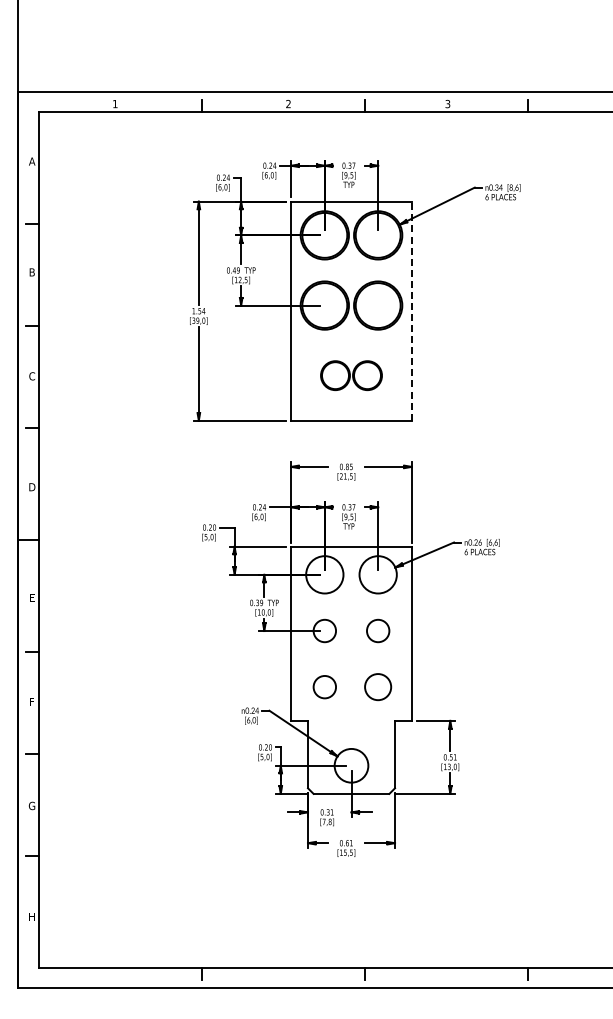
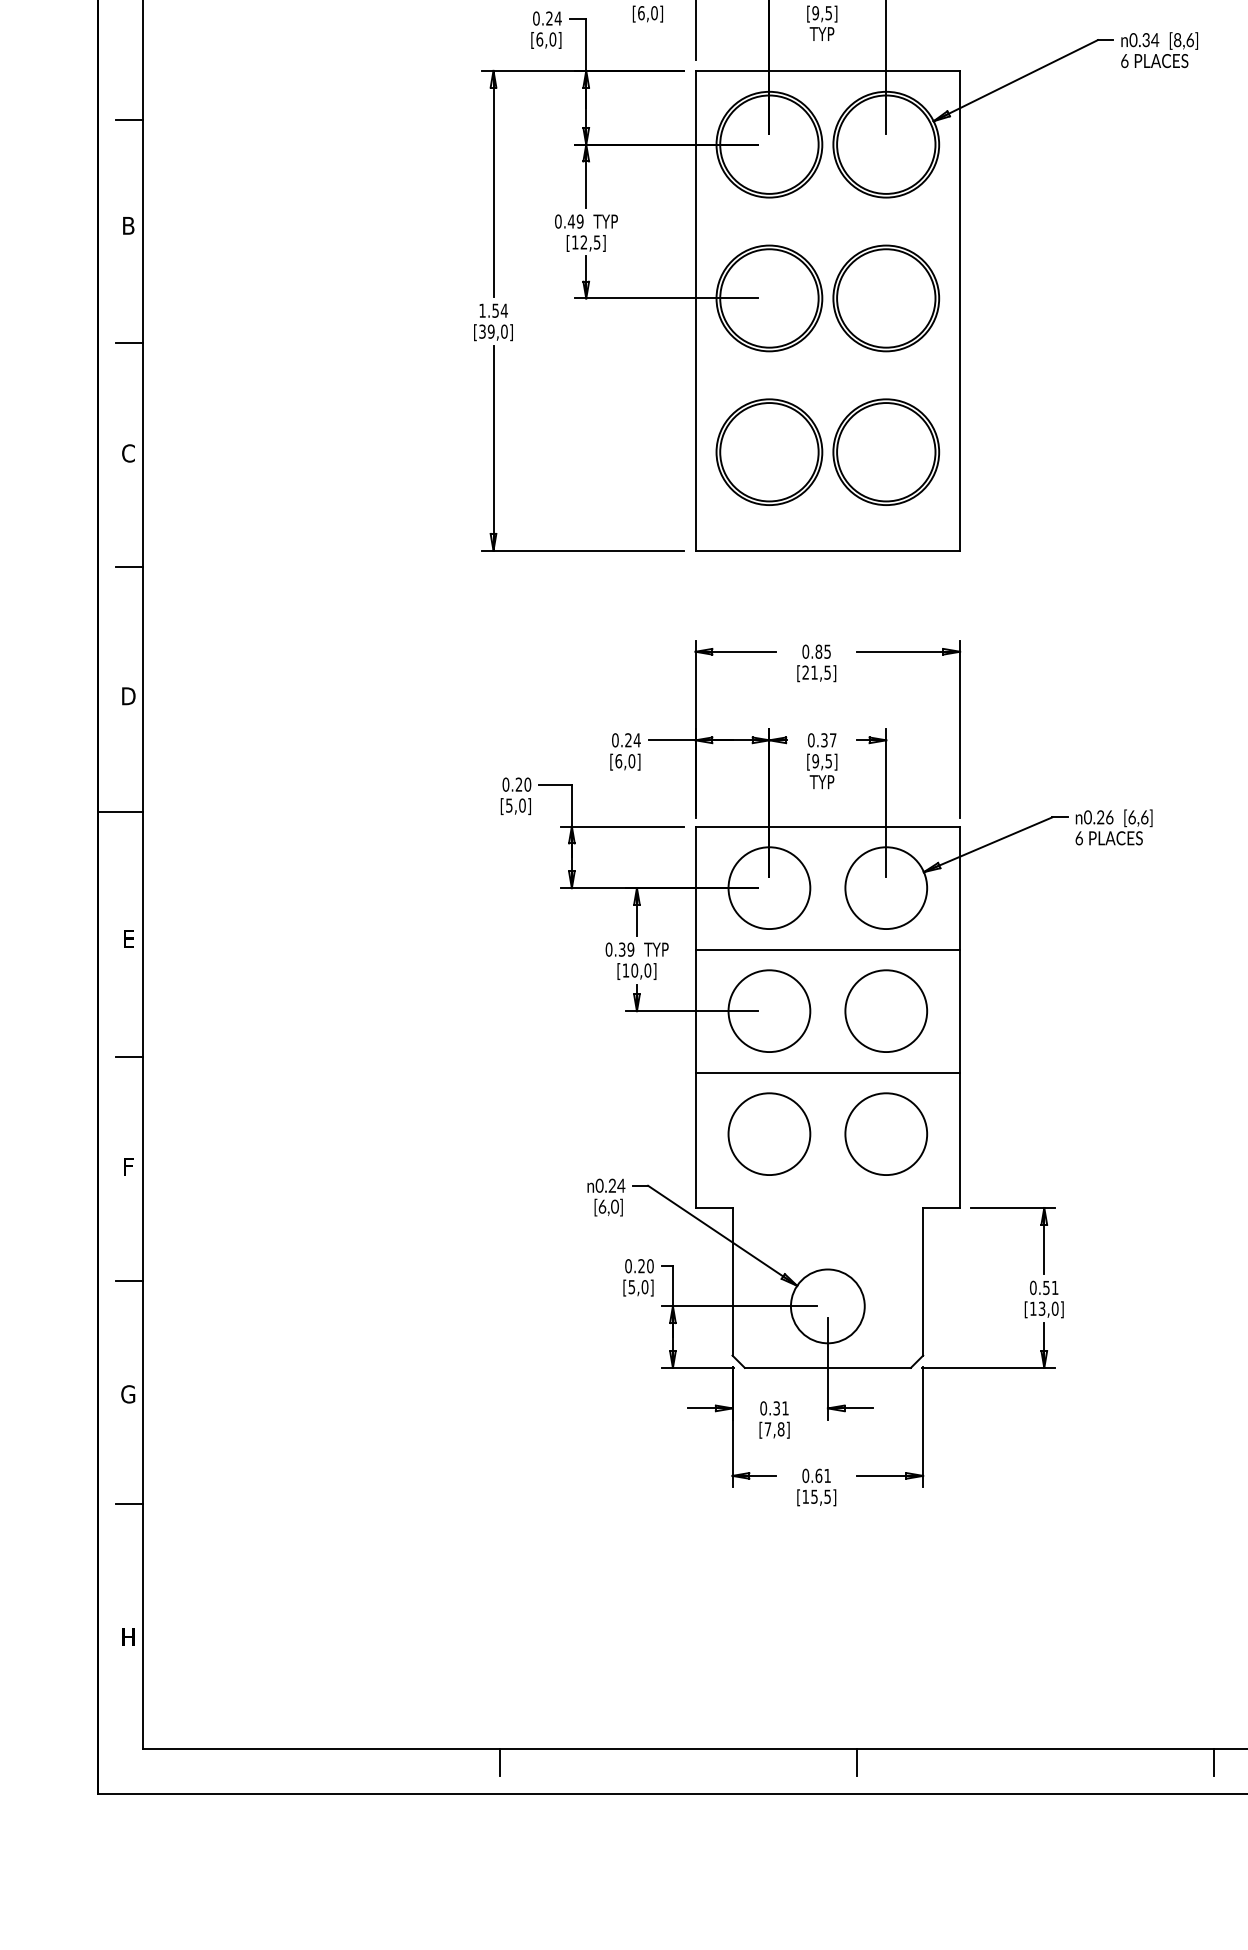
line: (411, 311) -> (959, 311), dashed -> solid
part: (351, 375) -> (827, 451), size x1.67
line: (351, 602) -> (827, 948), added
circle: (324, 630) -> (768, 1010), size x1.67
circle: (377, 630) -> (884, 1010), size x1.67
line: (351, 659) -> (827, 1073), added
circle: (324, 686) -> (768, 1132), size x1.67
circle: (377, 686) -> (884, 1132), size x1.43

